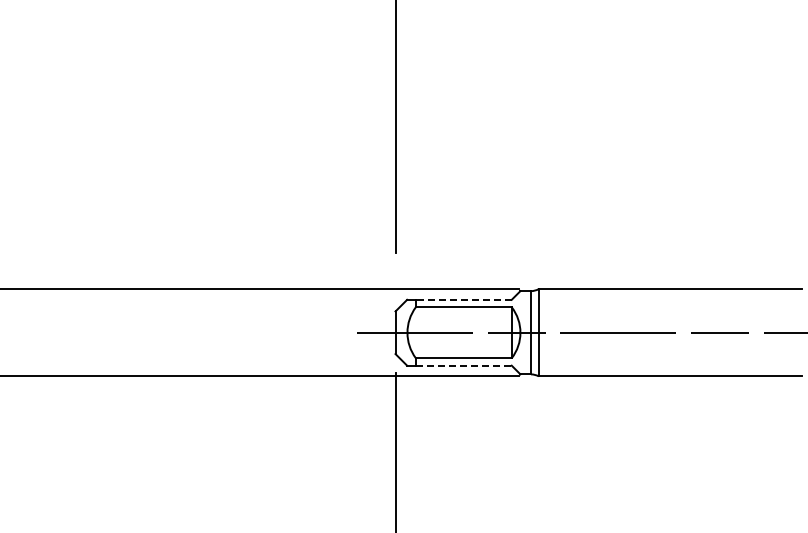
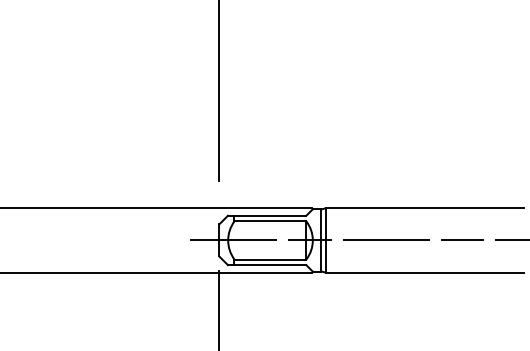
line: (463, 299) -> (270, 215), dashed -> solid
line: (463, 365) -> (270, 264), dashed -> solid

